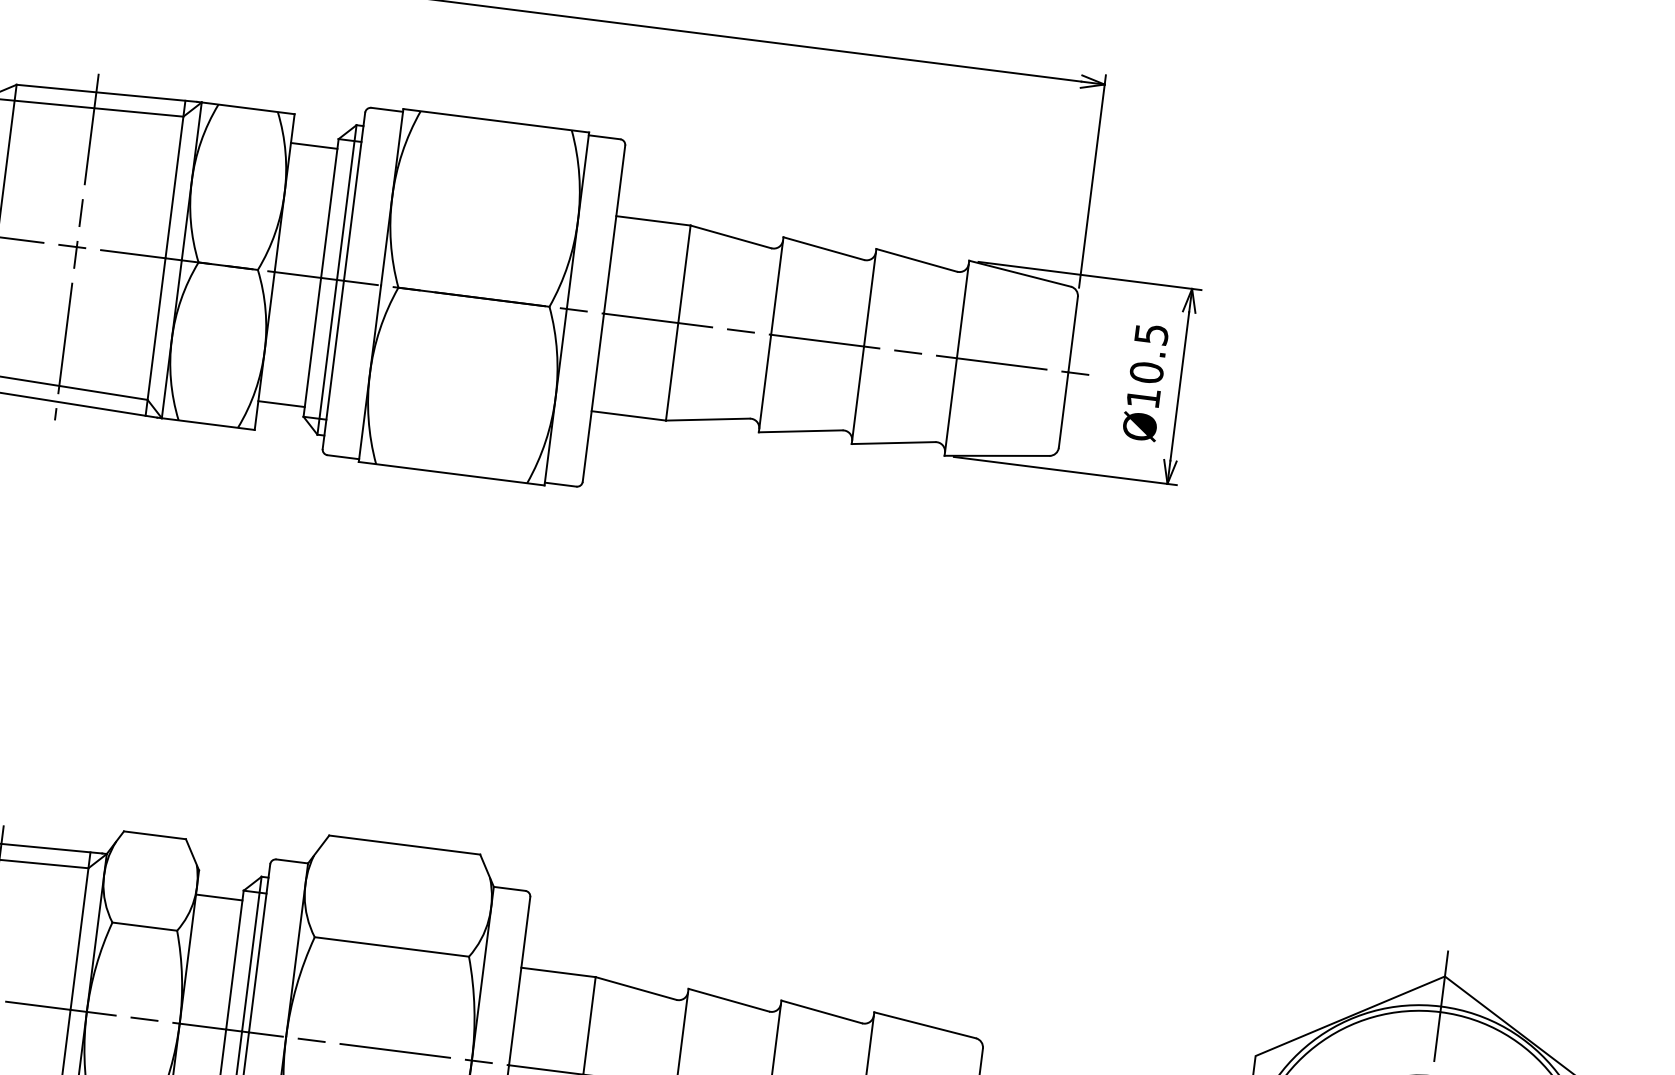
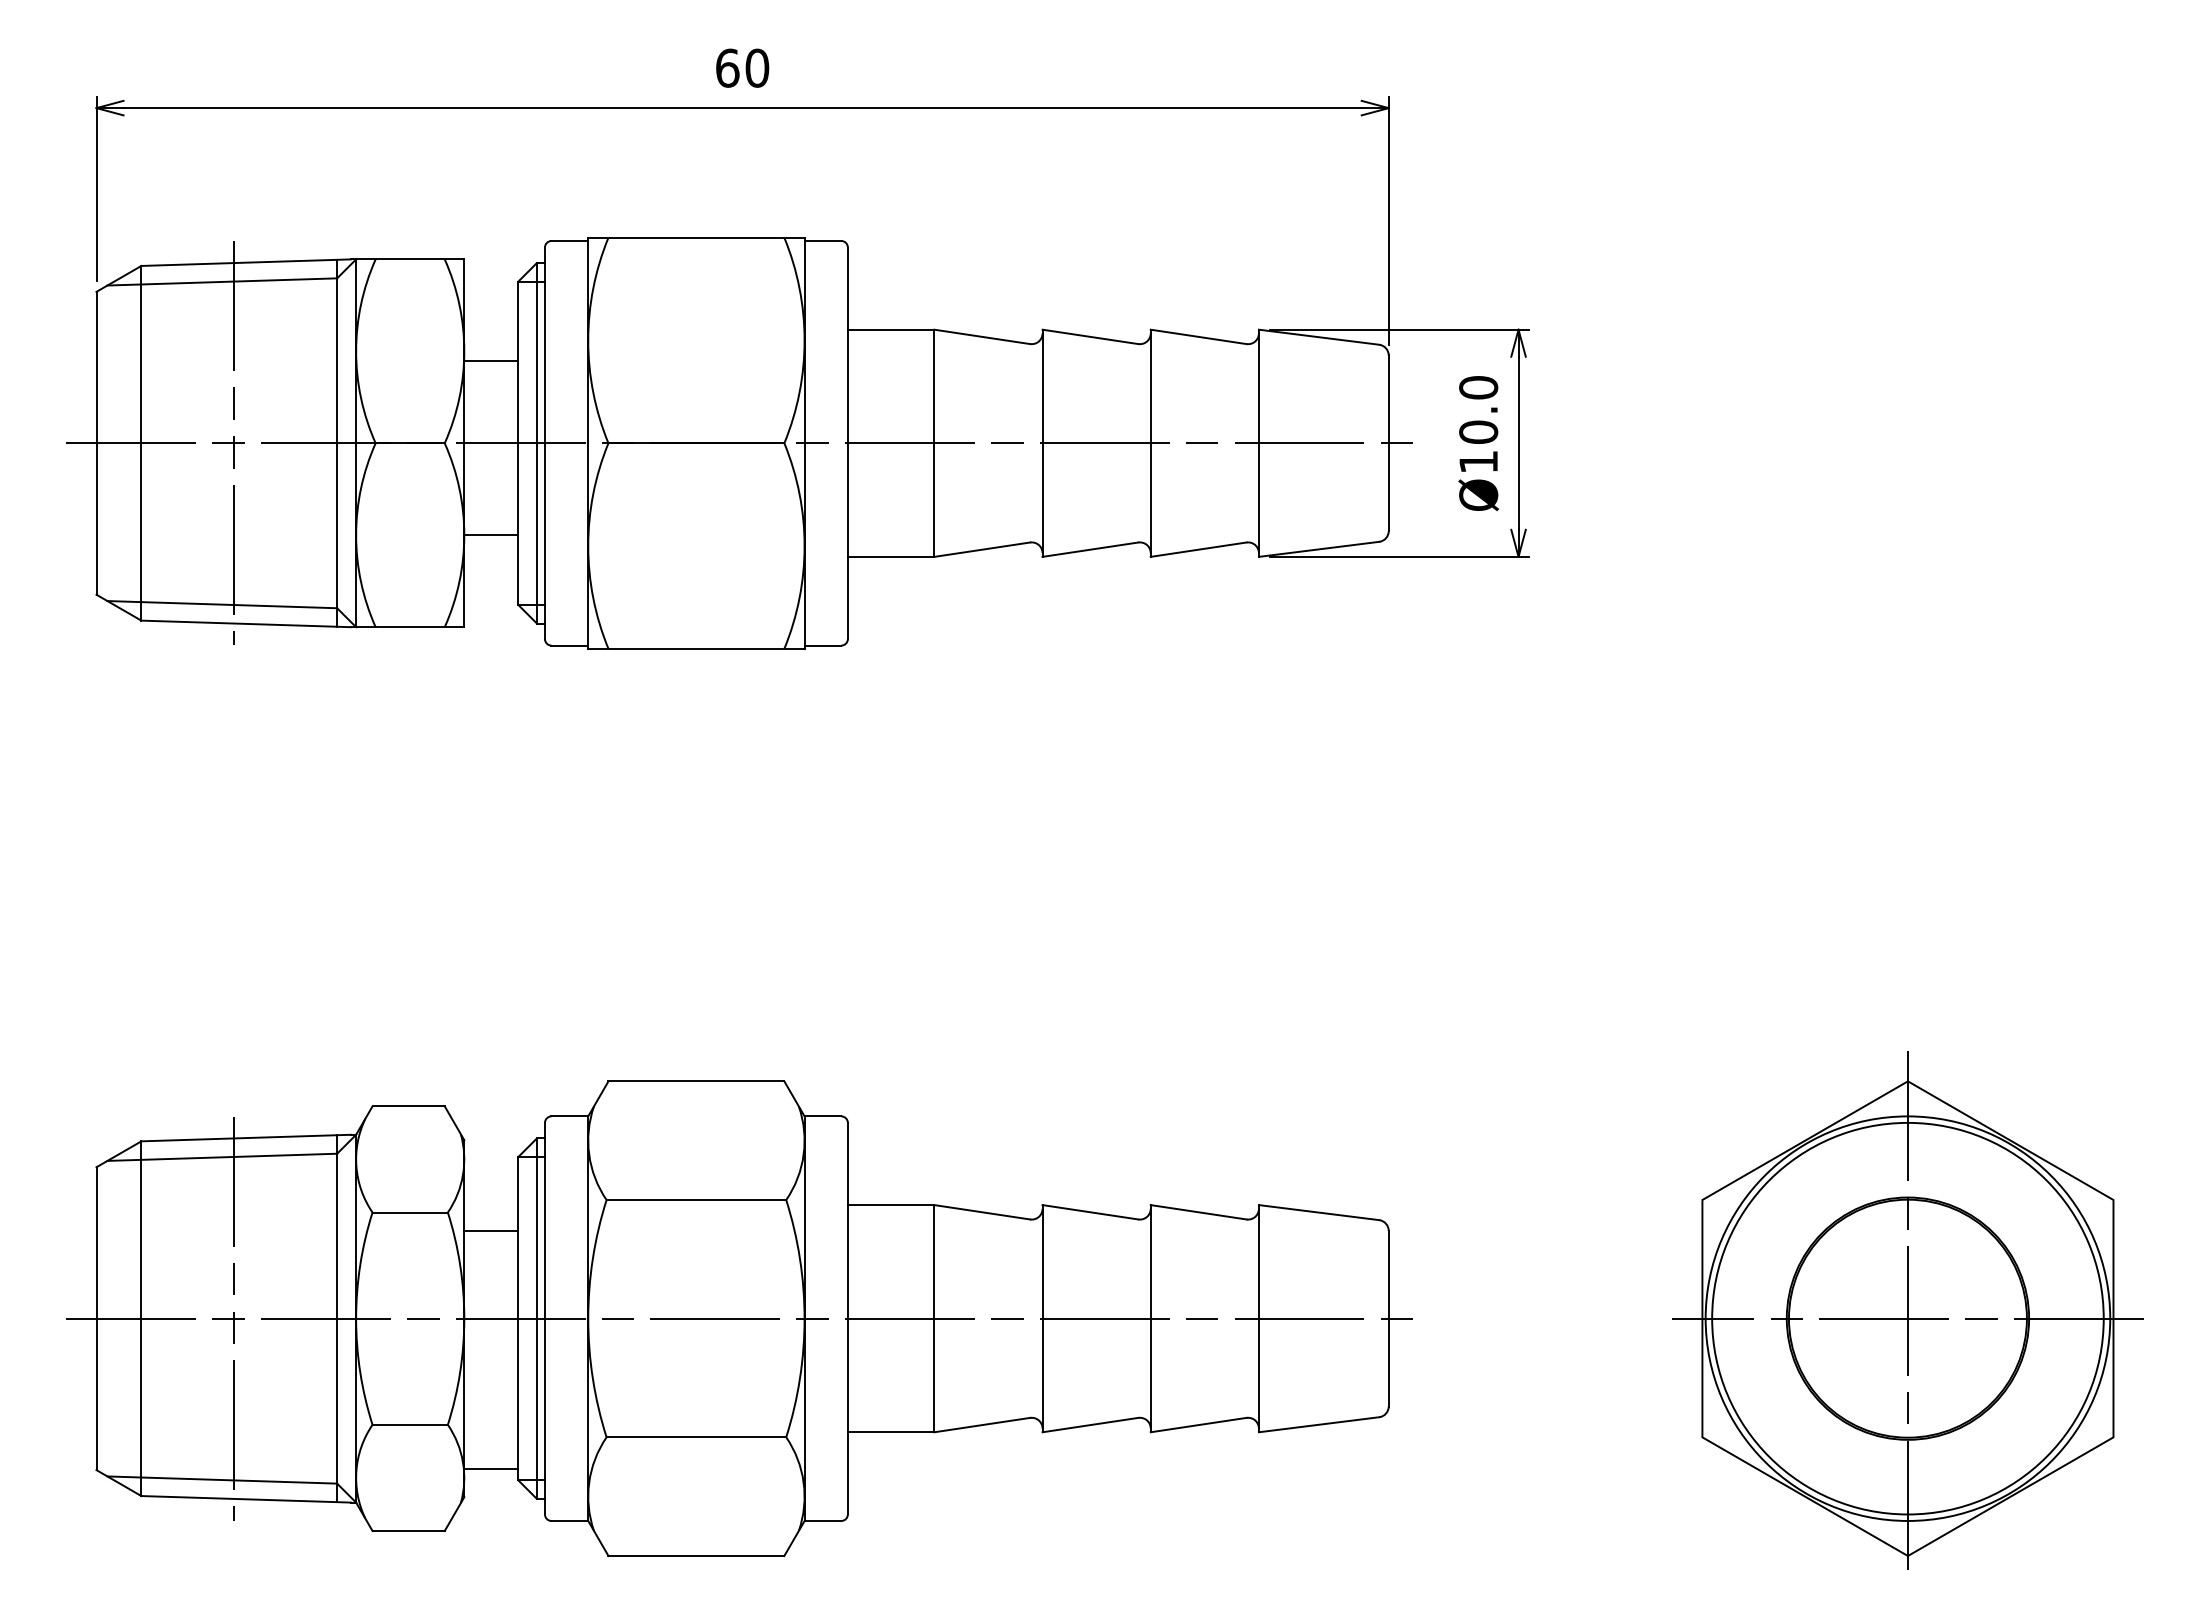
line: (314, 145) -> (491, 360), moved
text: (1151, 334) -> (1478, 387), Ø10.5 -> Ø10.0
line: (281, 403) -> (491, 534), moved
line: (219, 897) -> (491, 1231), moved

